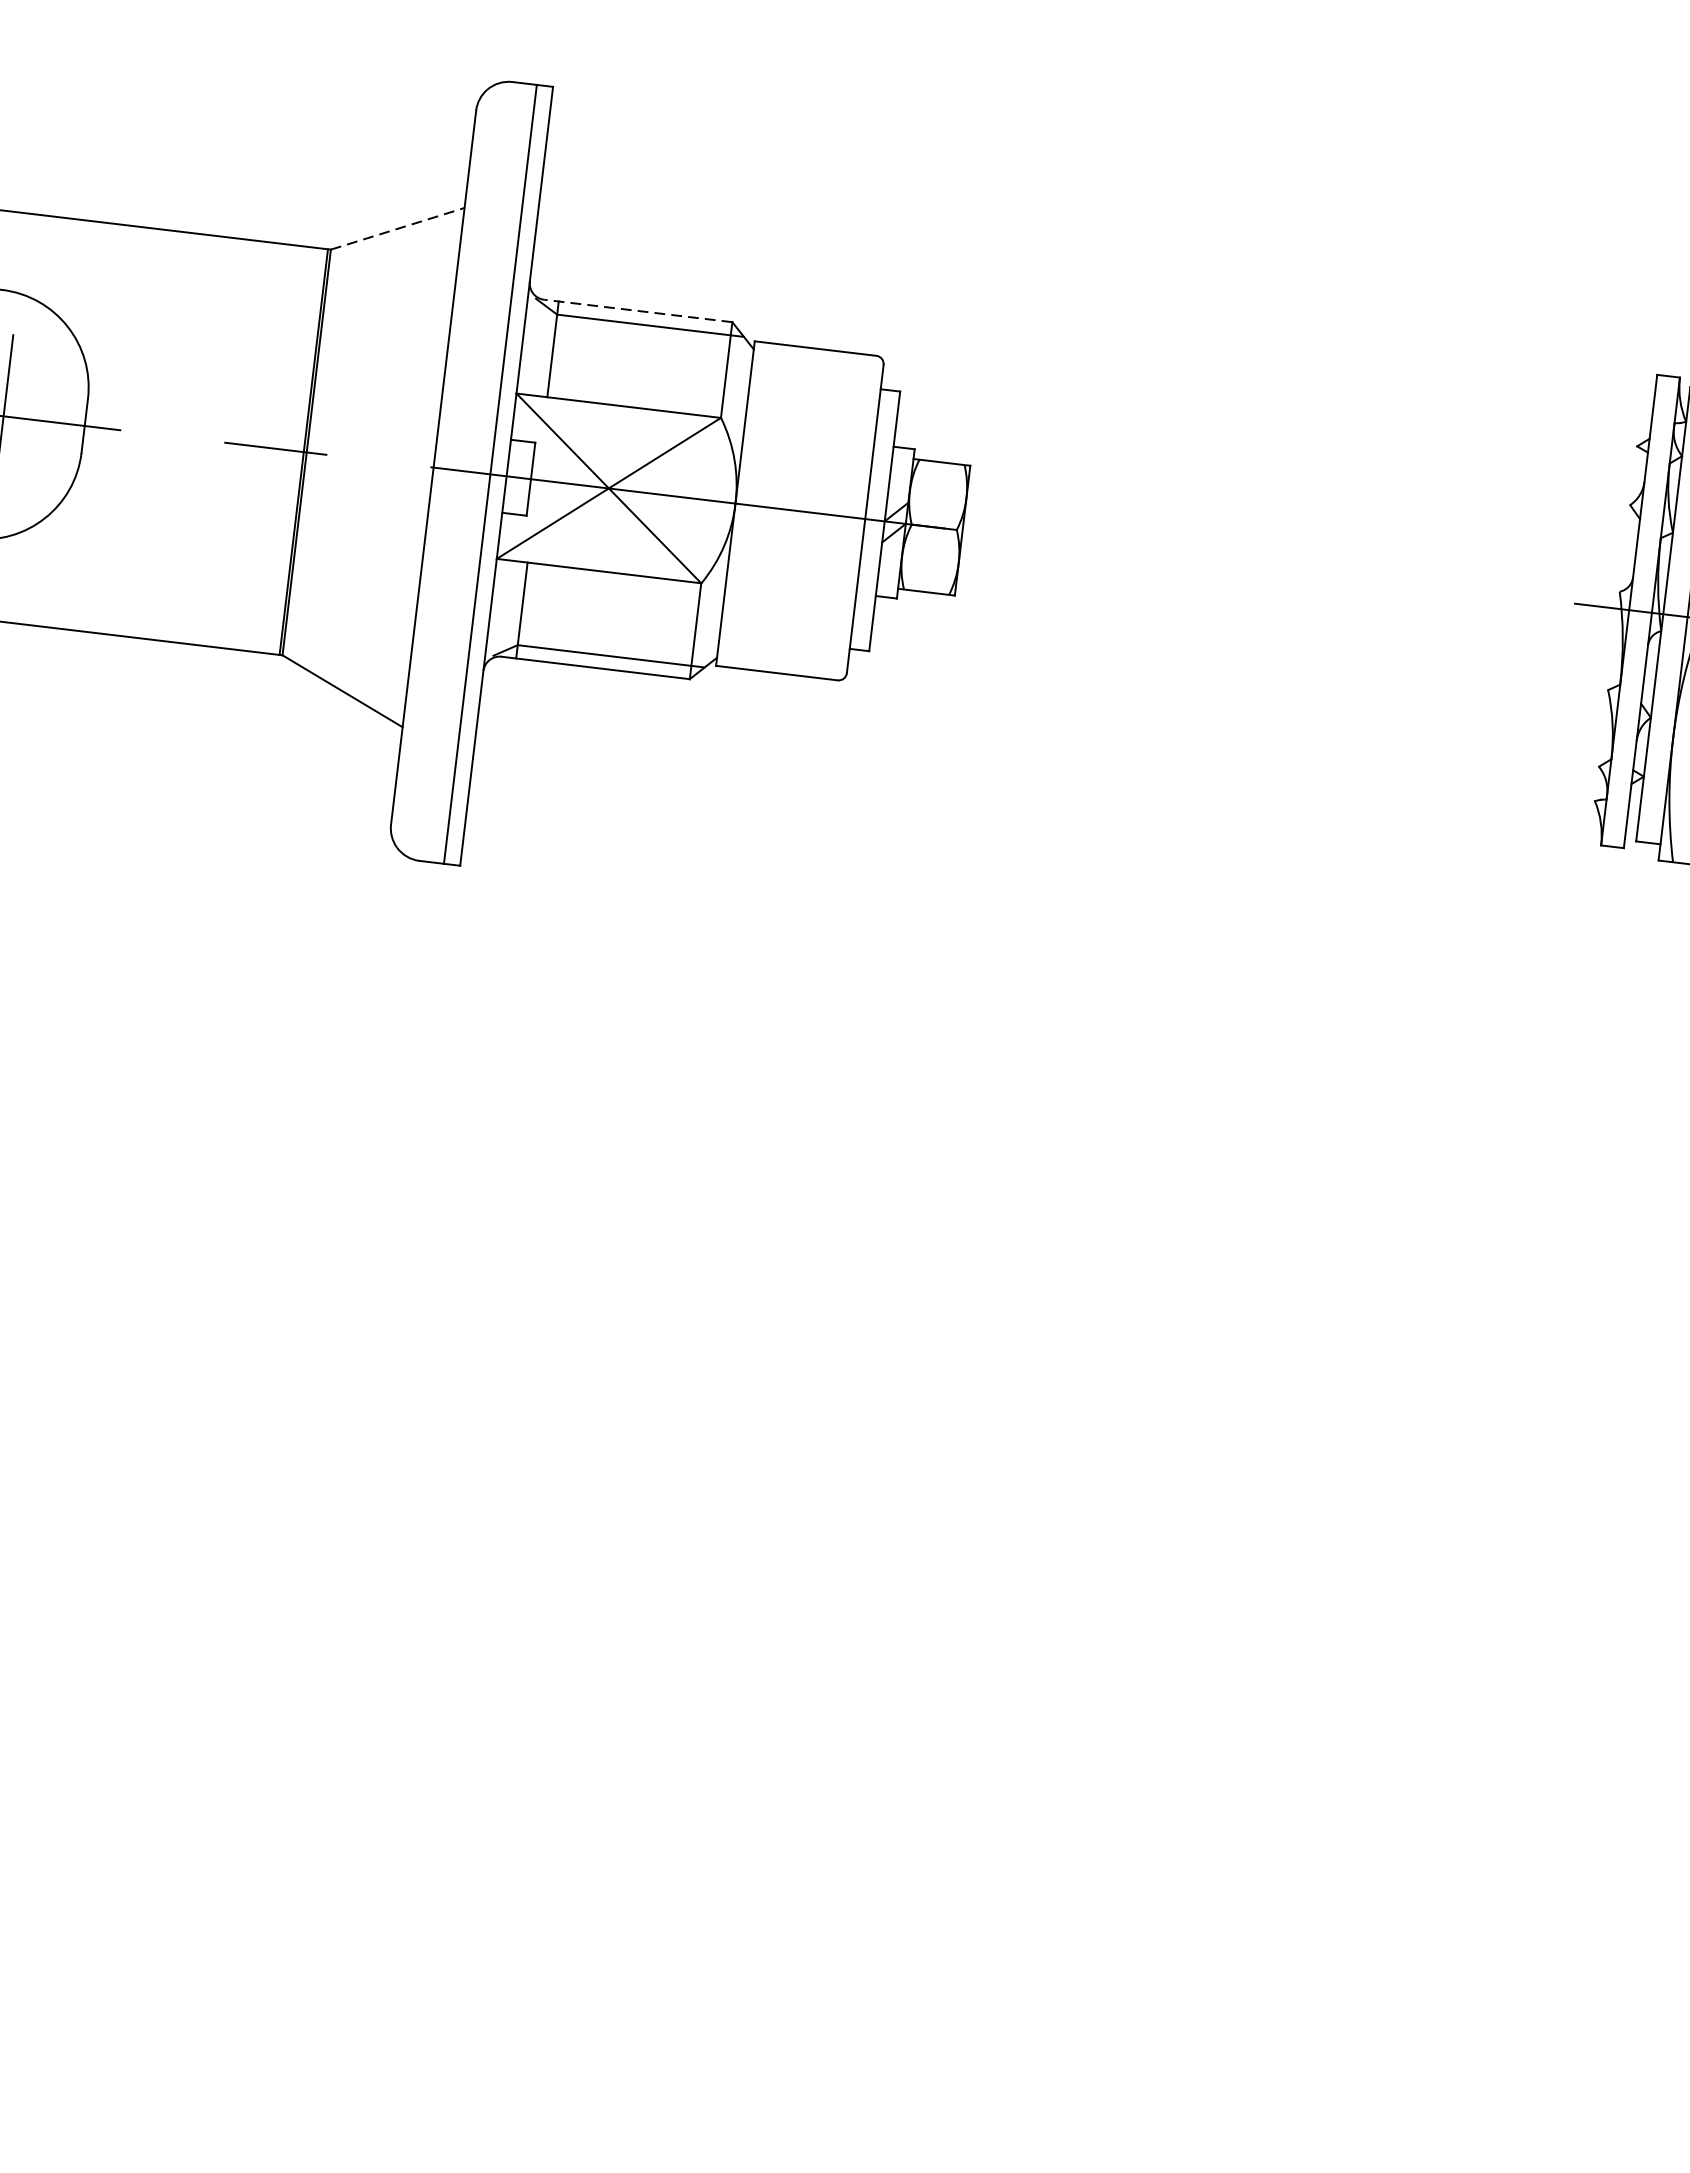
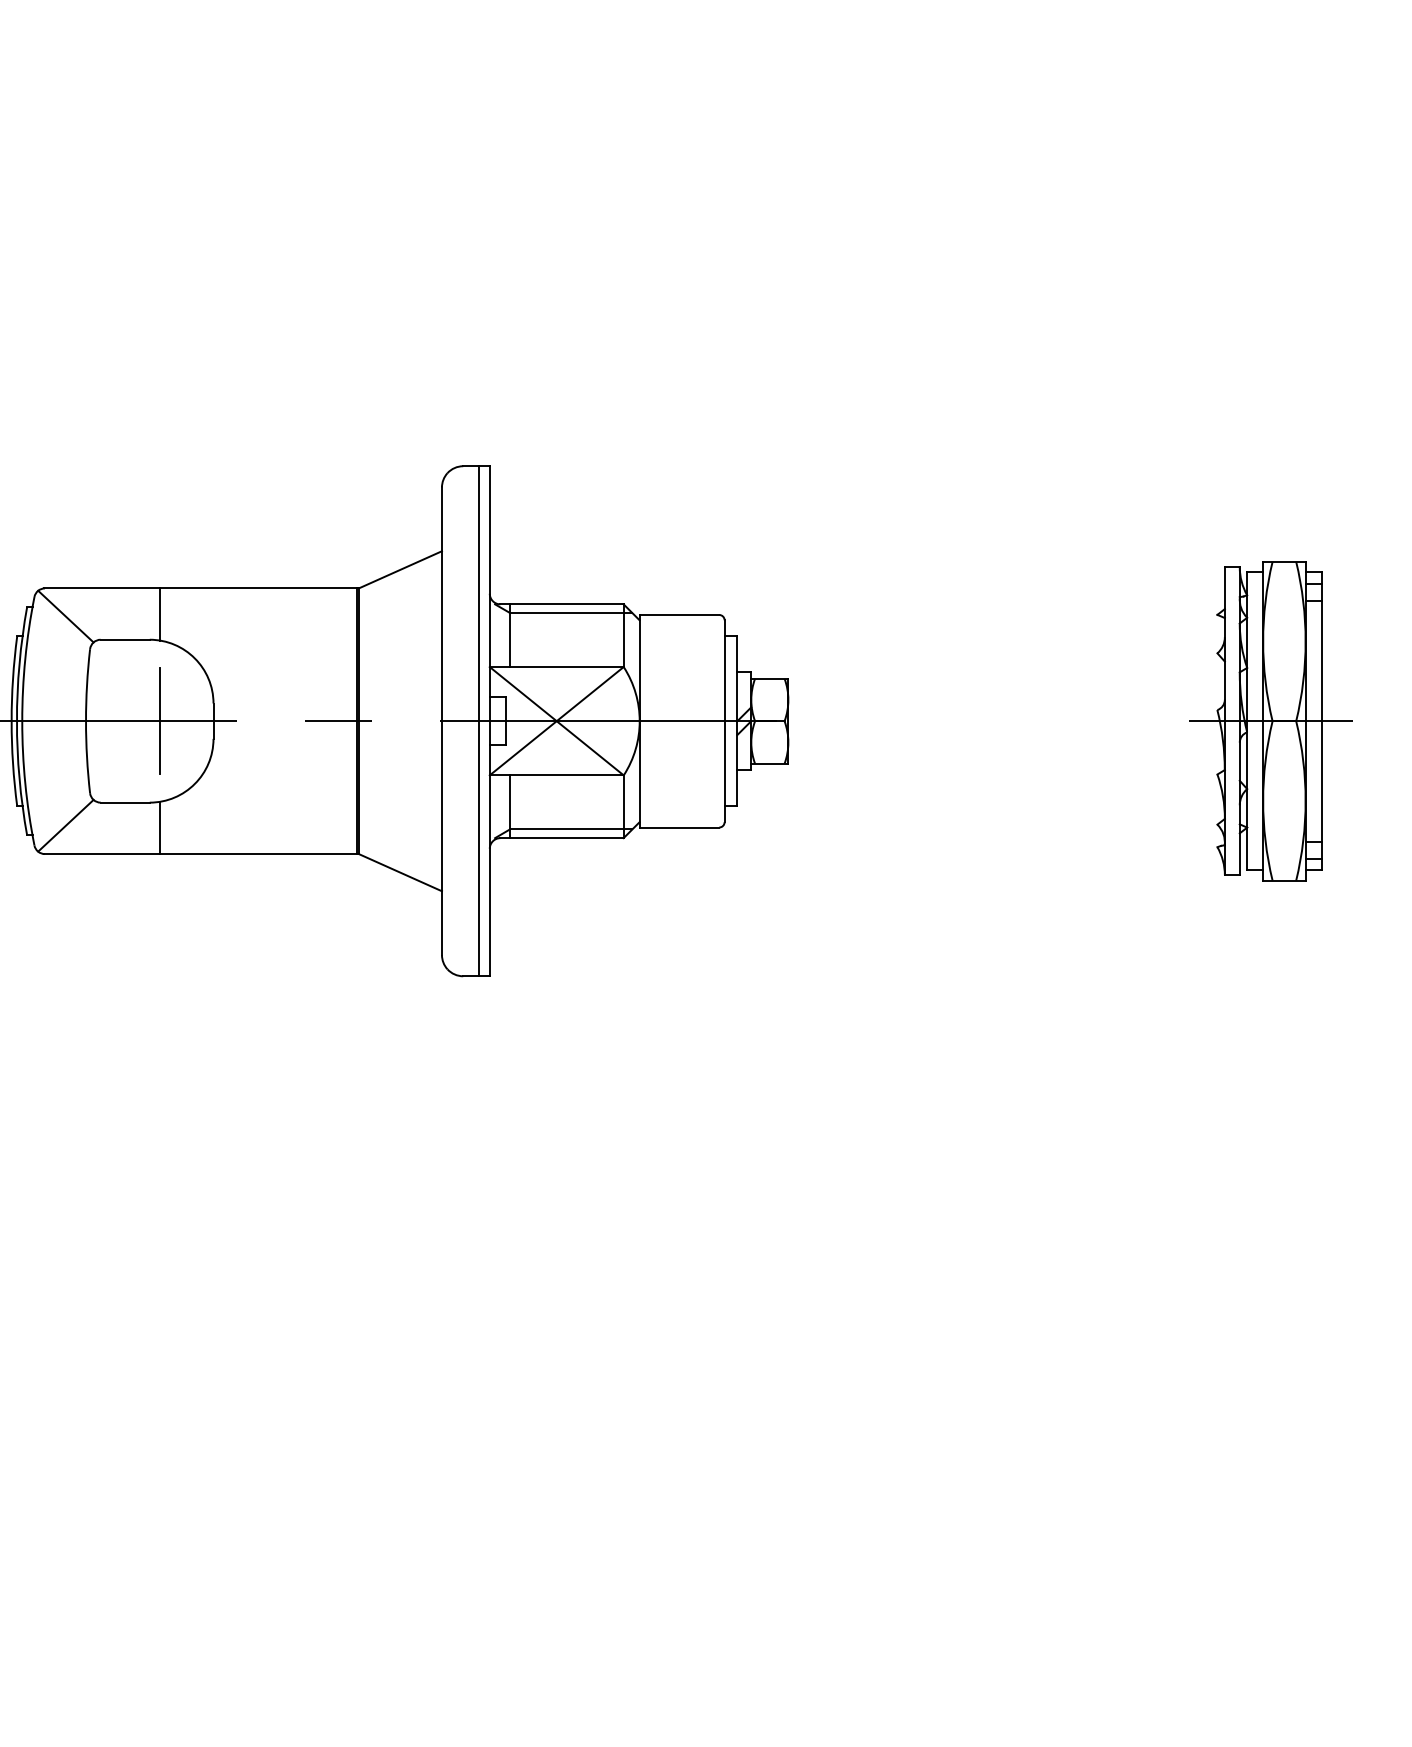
line: (397, 228) -> (400, 569), dashed -> solid
line: (23, 253) -> (160, 614), added
line: (638, 311) -> (562, 604), dashed -> solid

